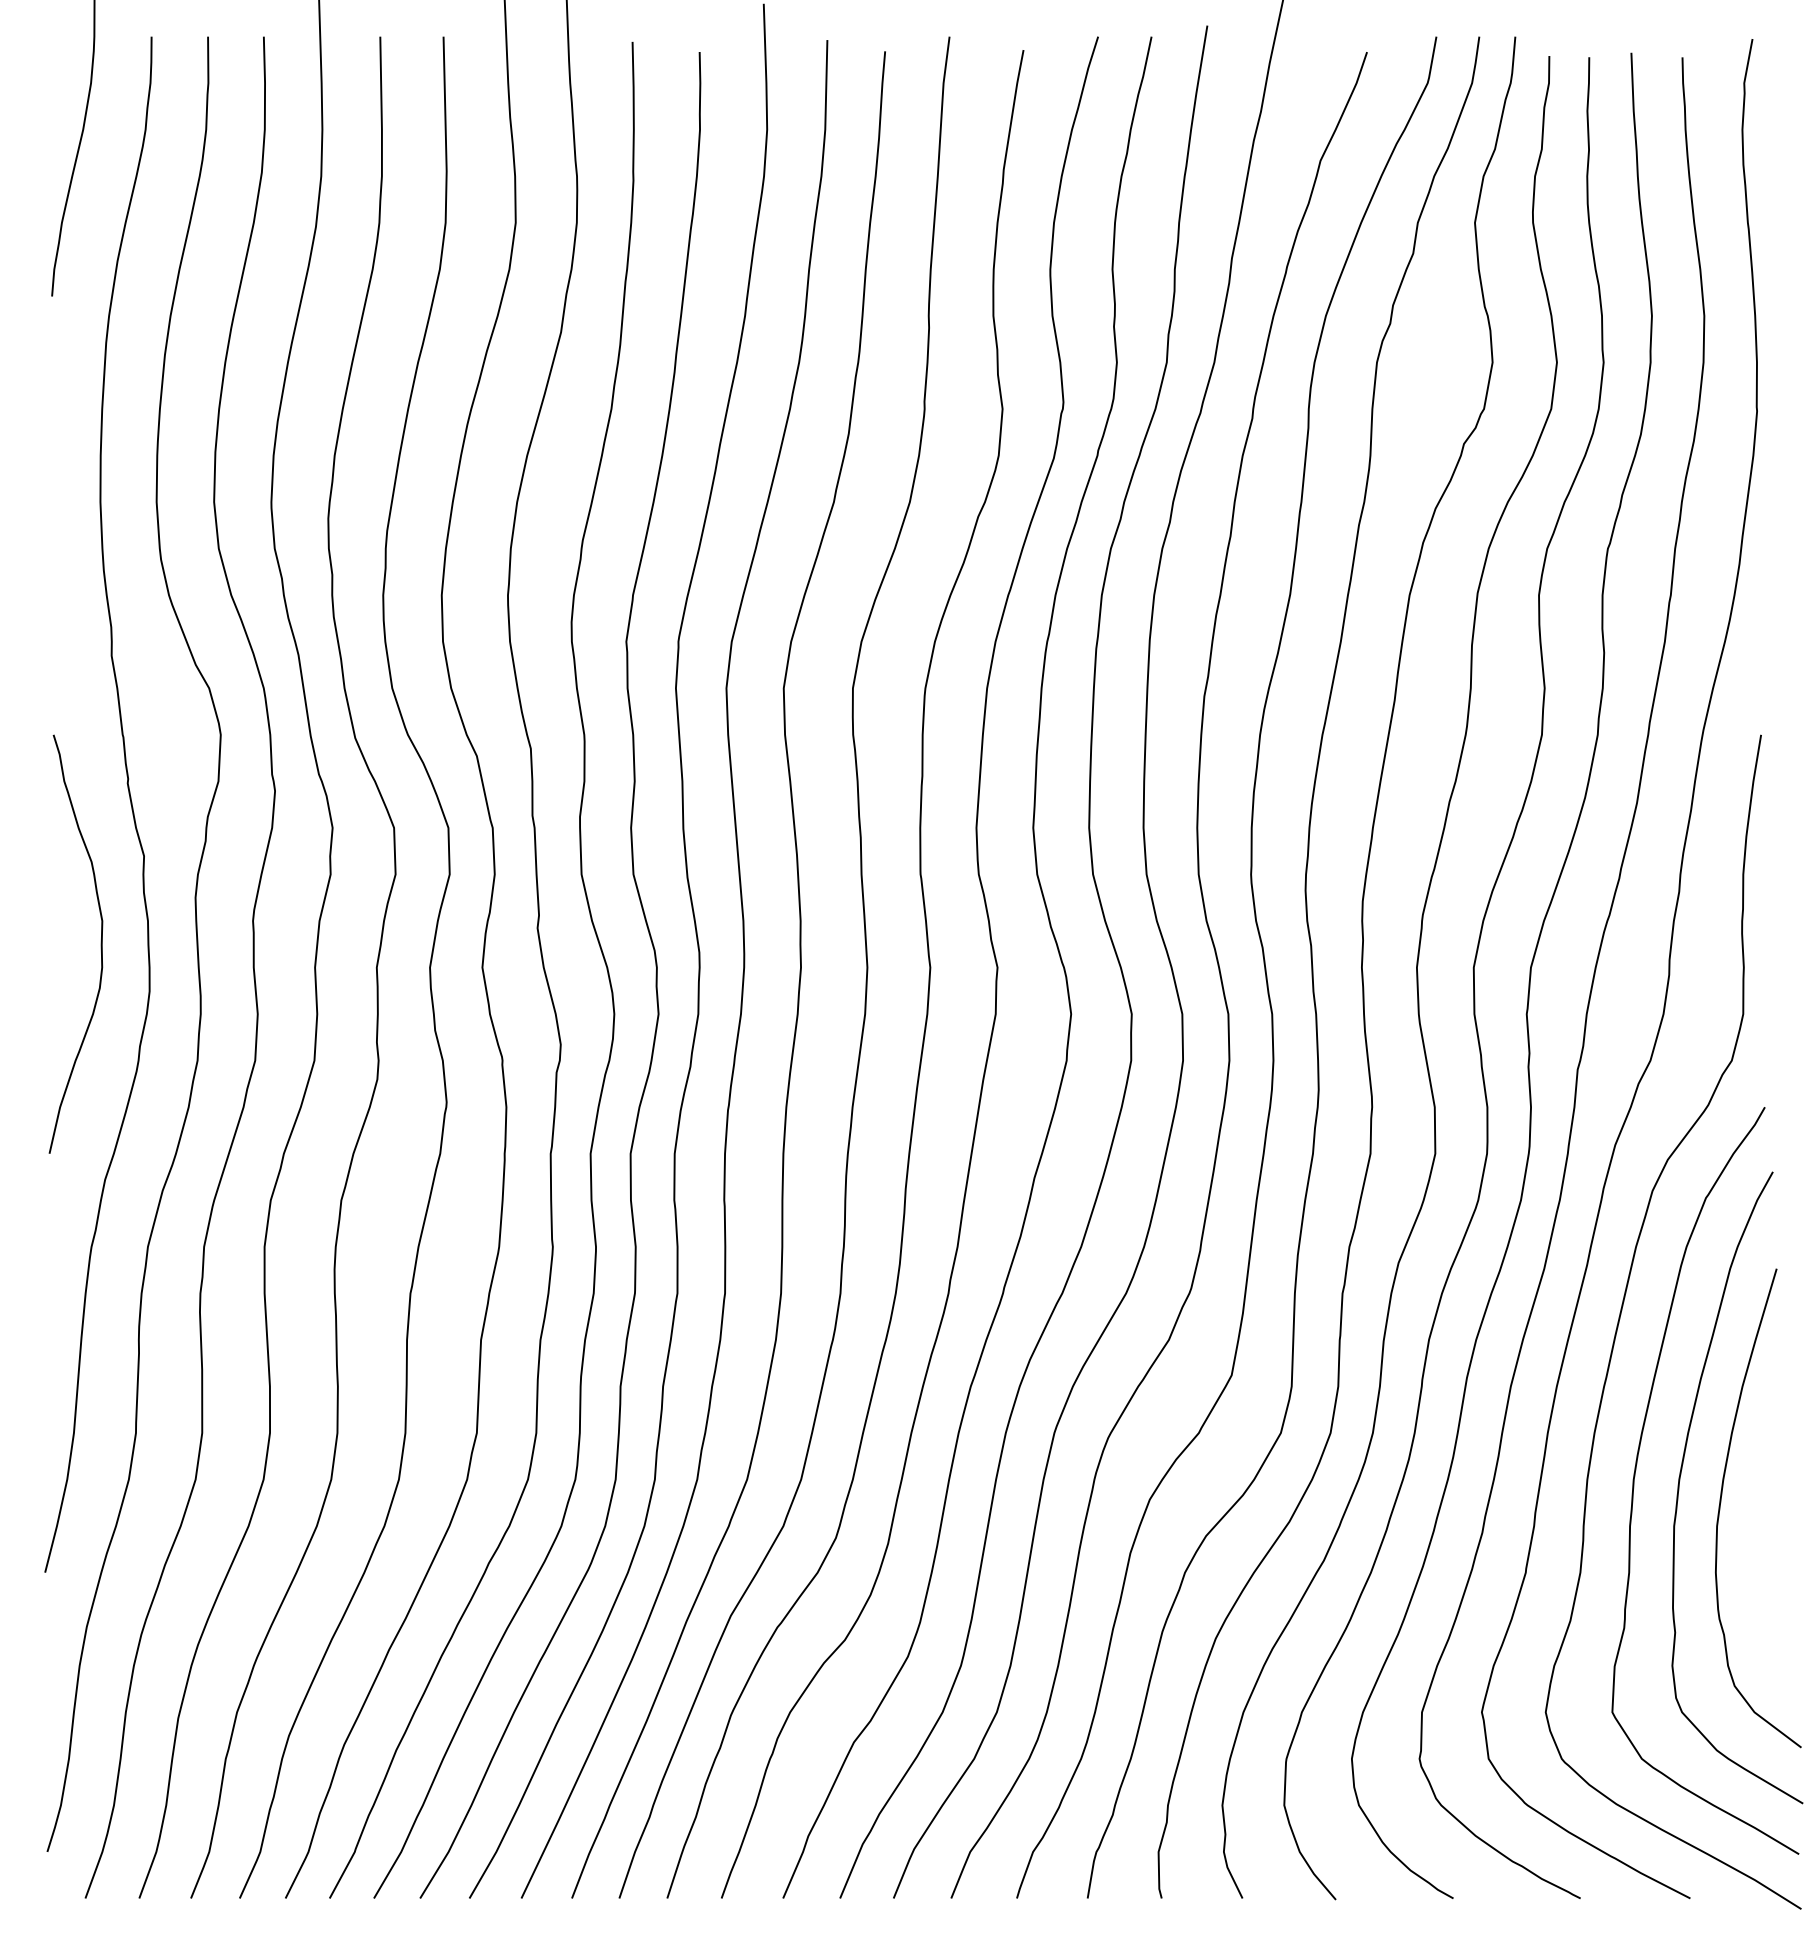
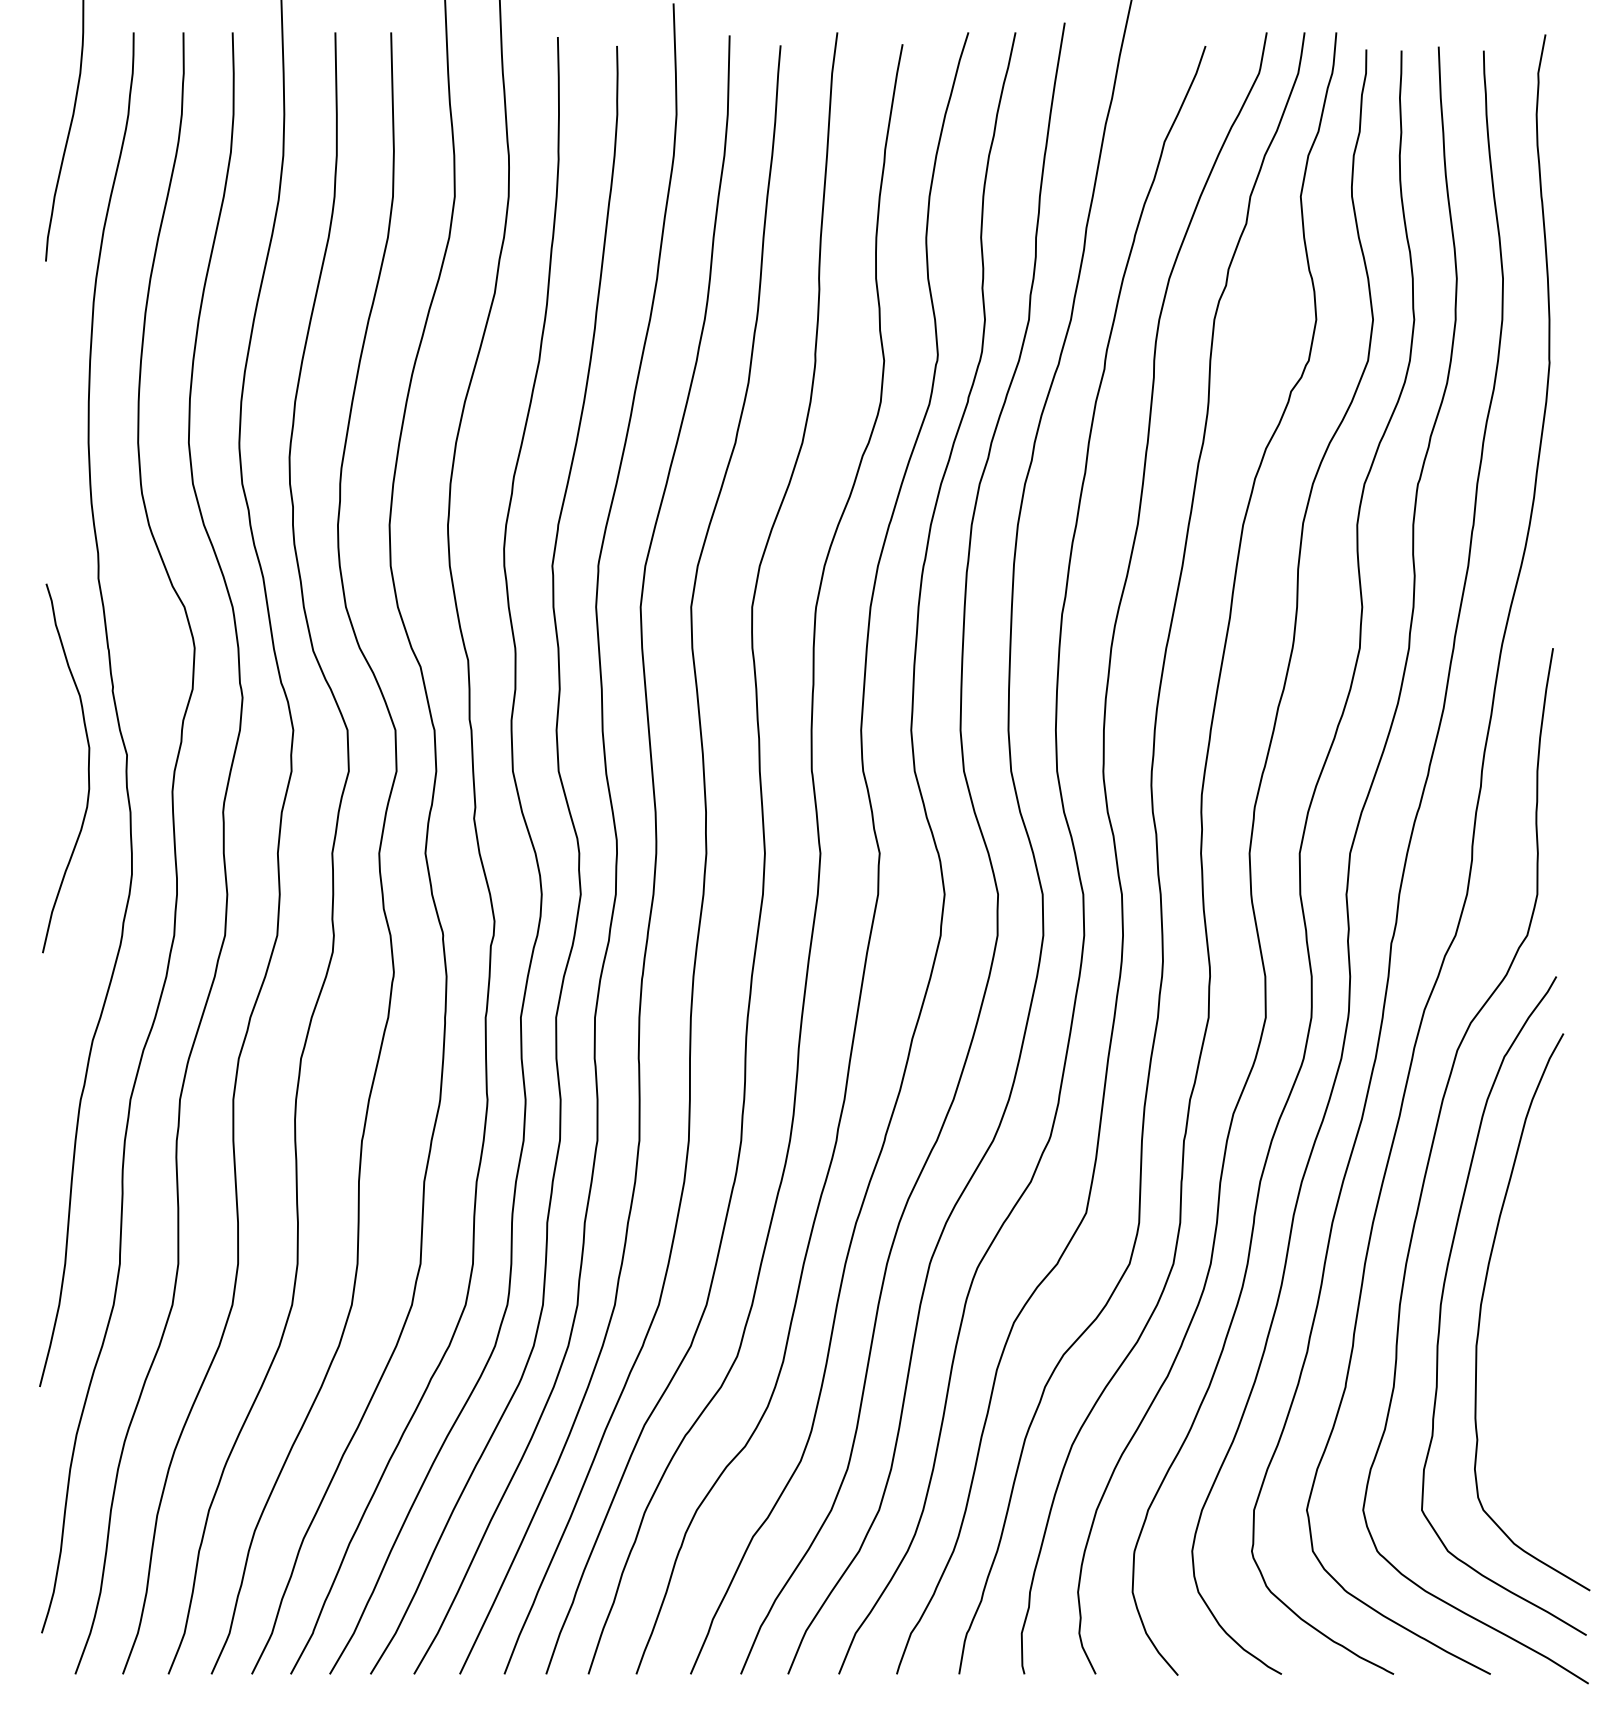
curve: (100, 943) -> (87, 767), moved
curve: (1721, 1502) -> (1518, 1325), removed

